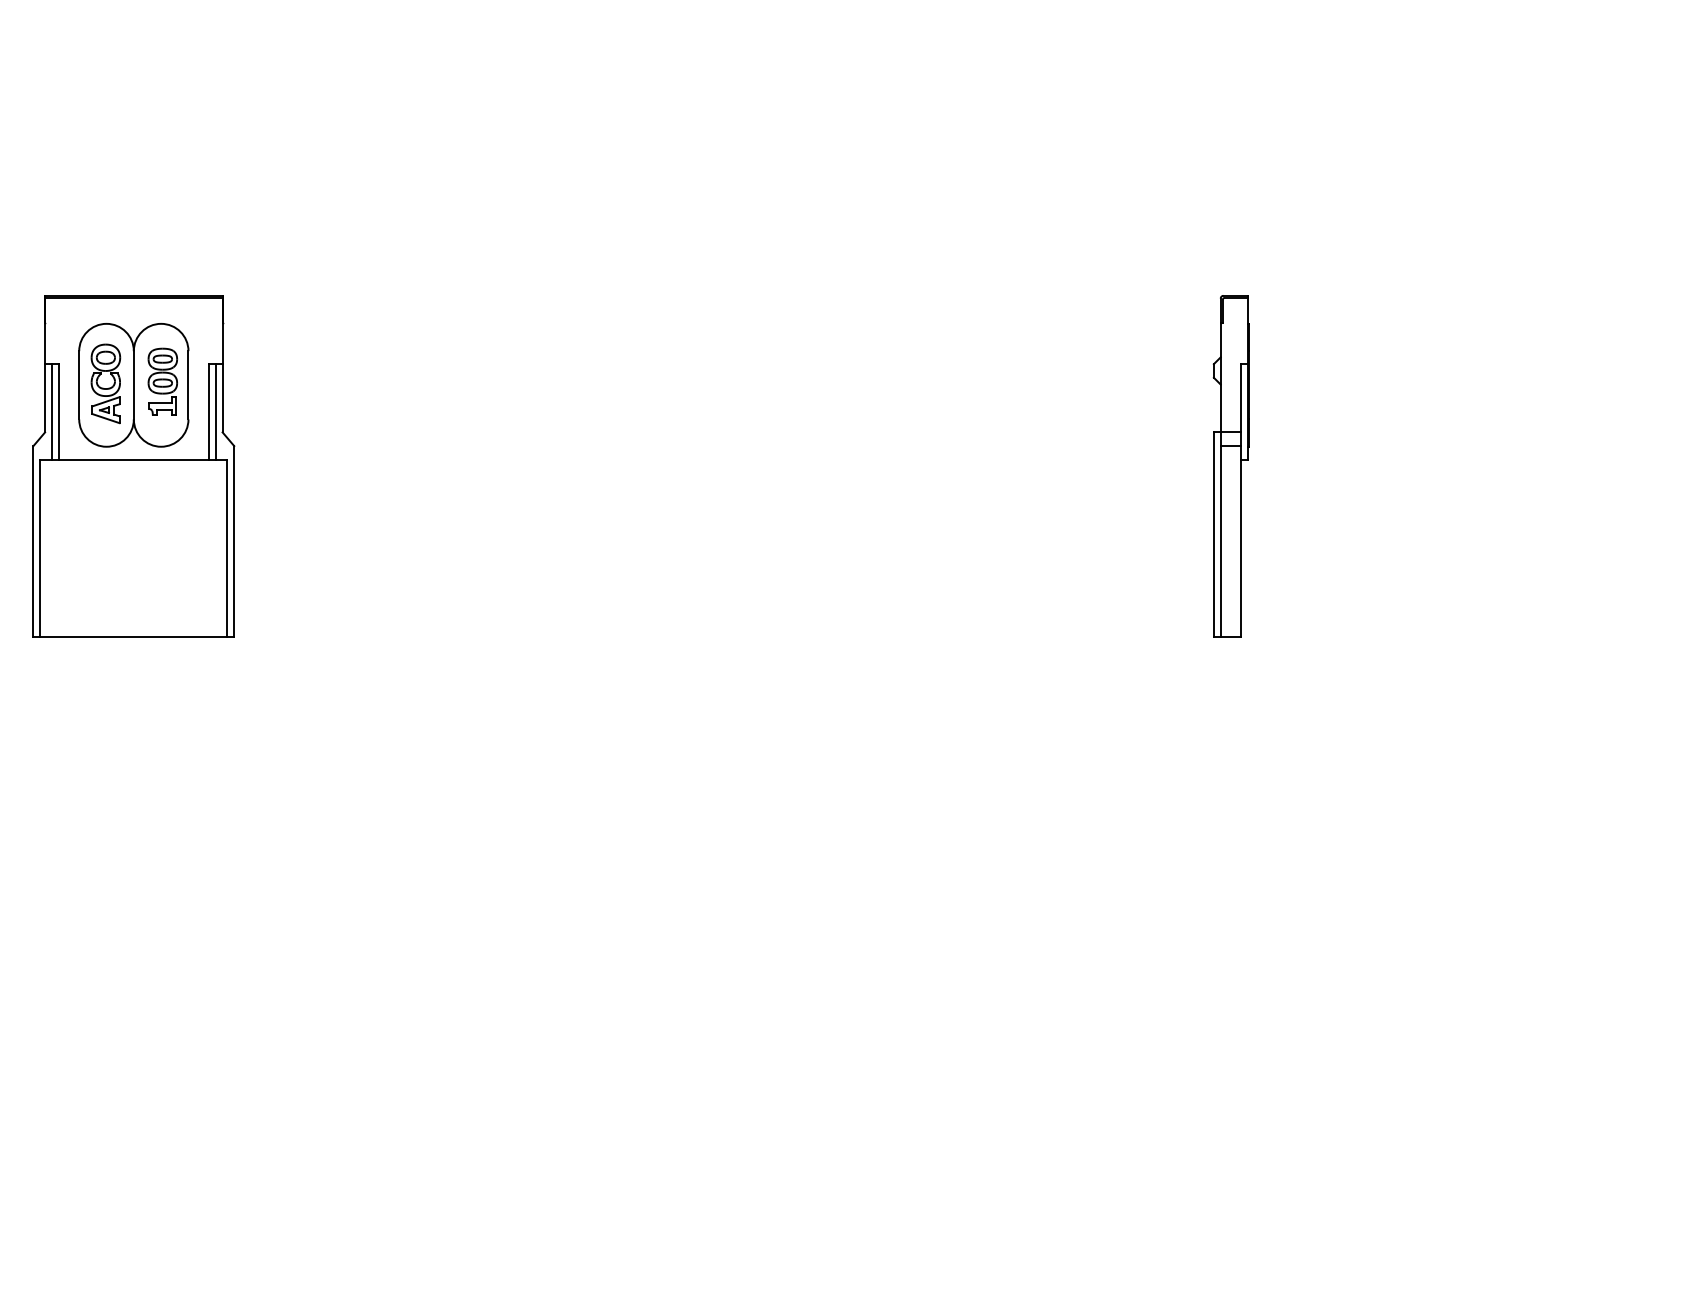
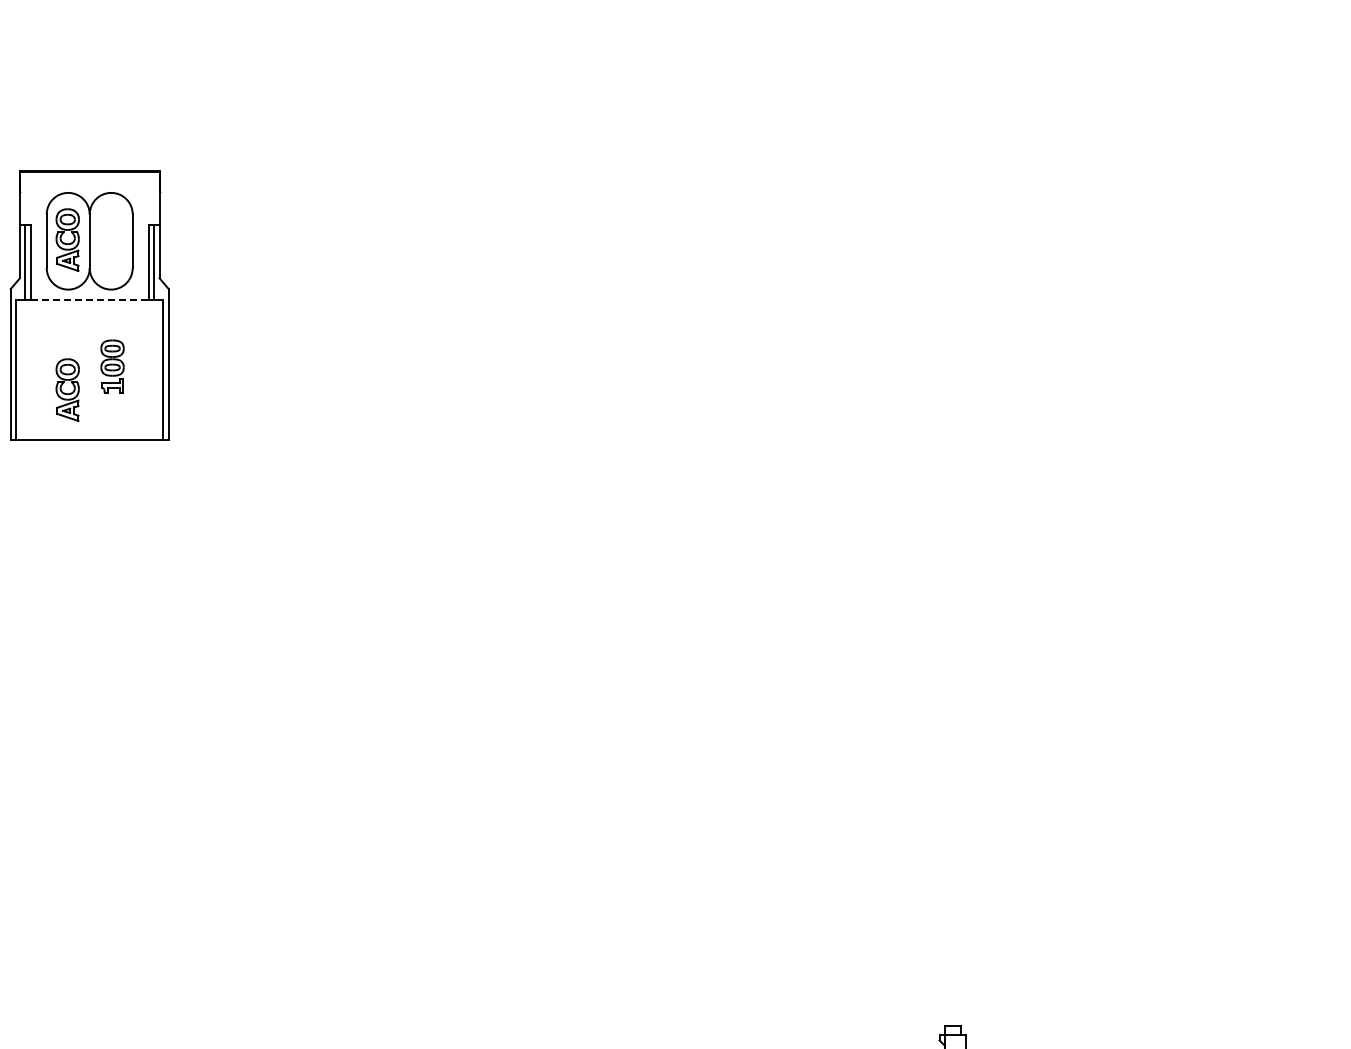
part: (162, 381) -> (112, 366), moved
line: (134, 459) -> (90, 299), solid -> dashed
part: (1230, 466) -> (952, 305), removed
part: (105, 573) -> (67, 389), added

